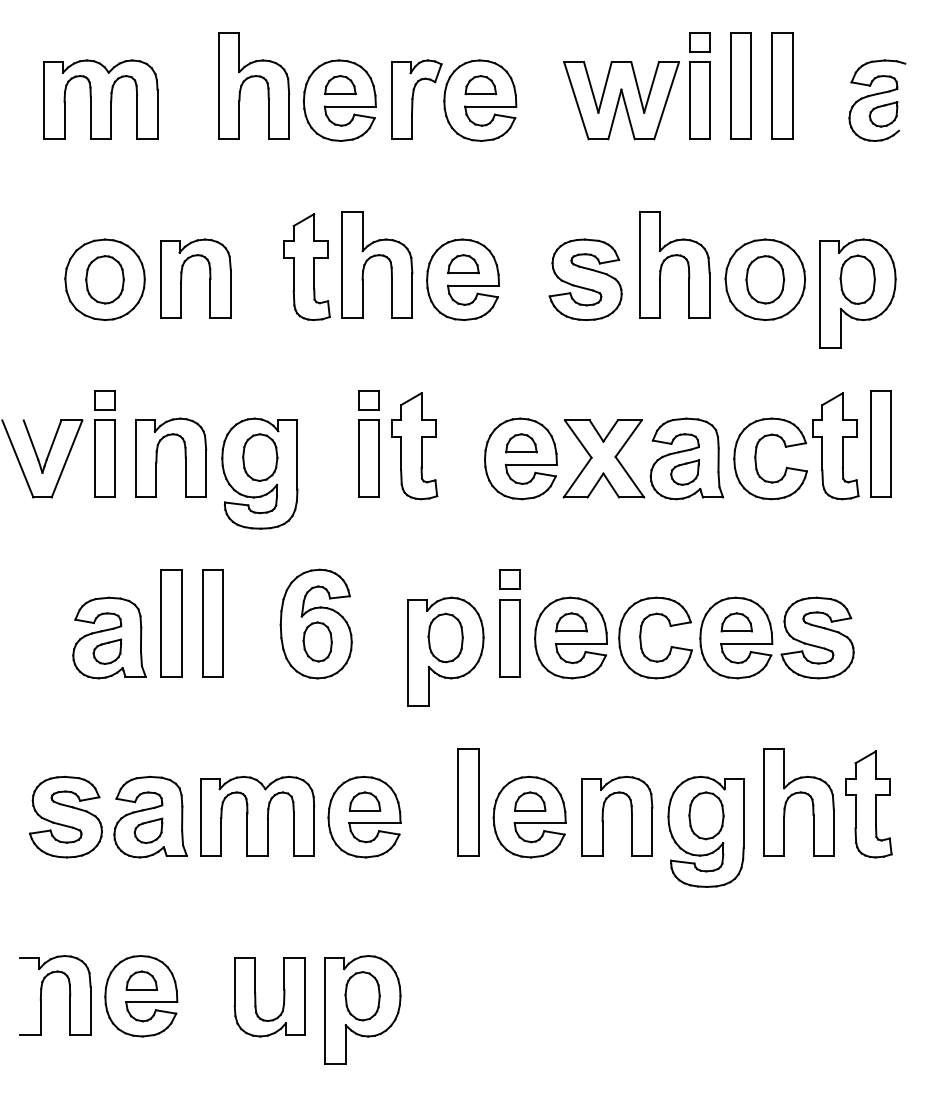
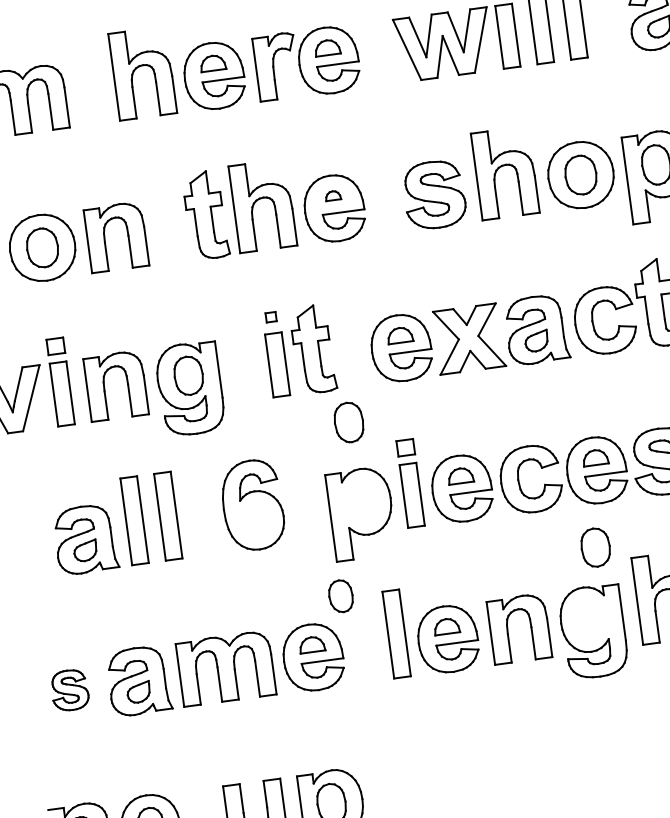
part: (463, 264) -> (333, 195), size x0.6
part: (368, 400) -> (270, 317), size x0.6
part: (445, 637) -> (348, 422), moved
part: (317, 641) -> (340, 595), moved
part: (706, 815) -> (595, 547), moved
part: (65, 816) -> (69, 689), size x0.6

